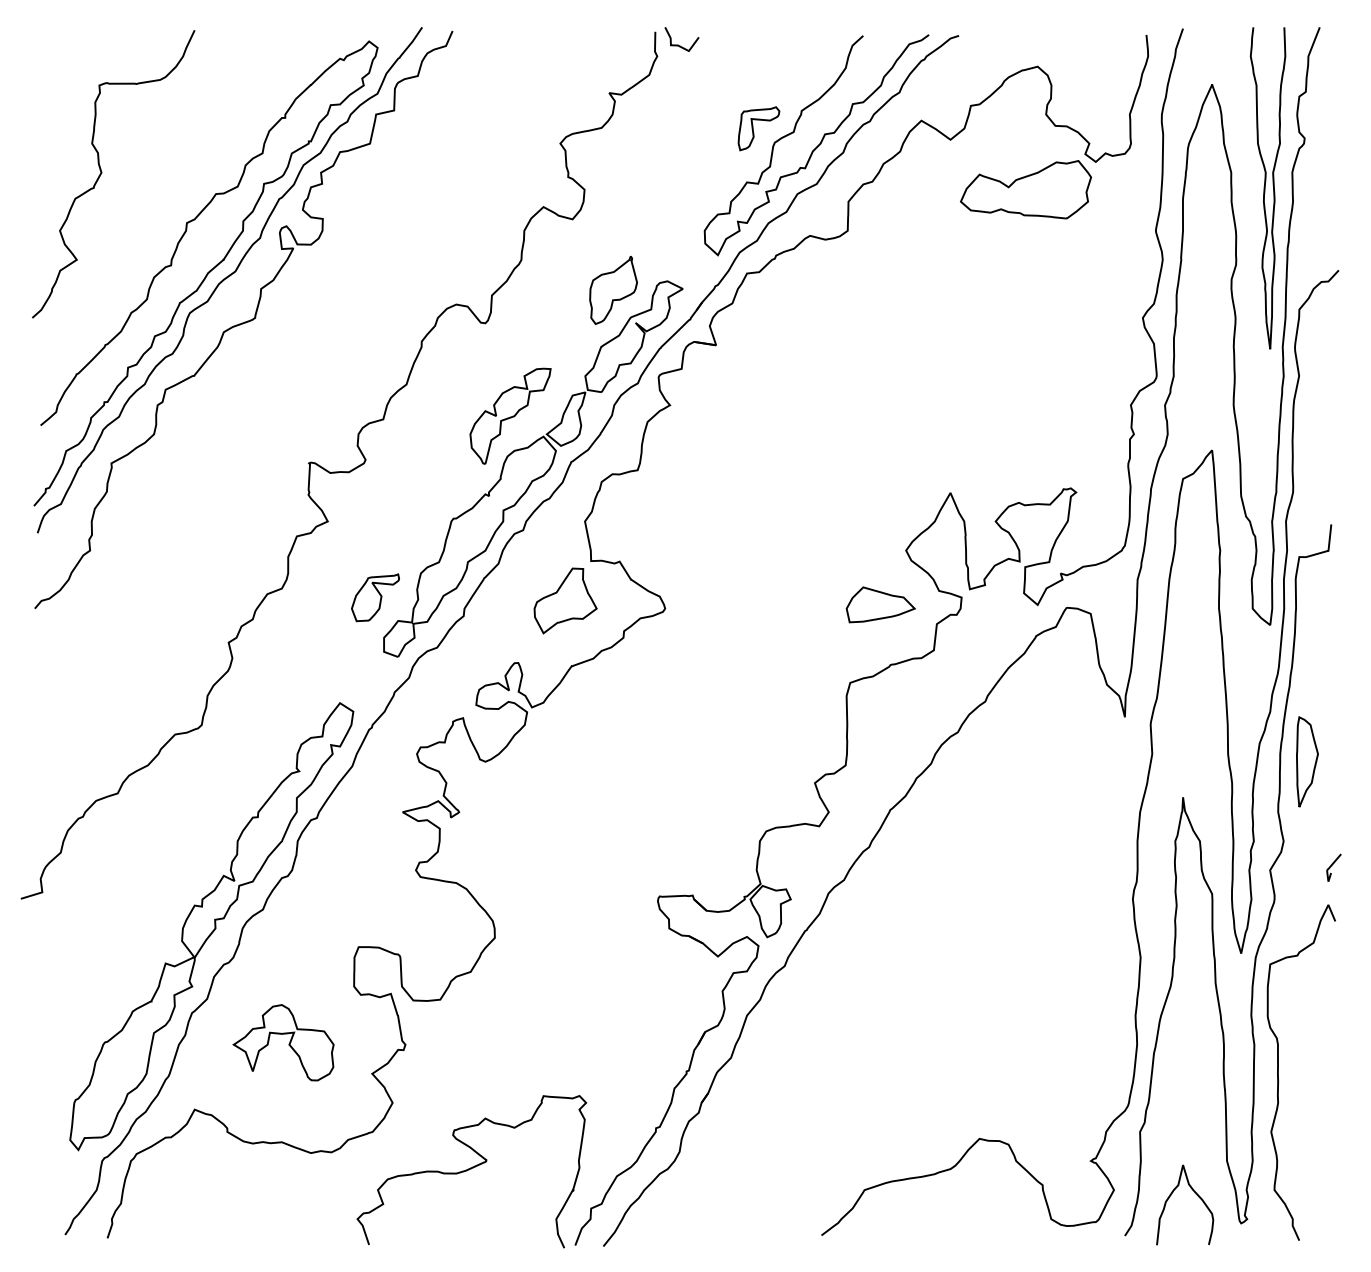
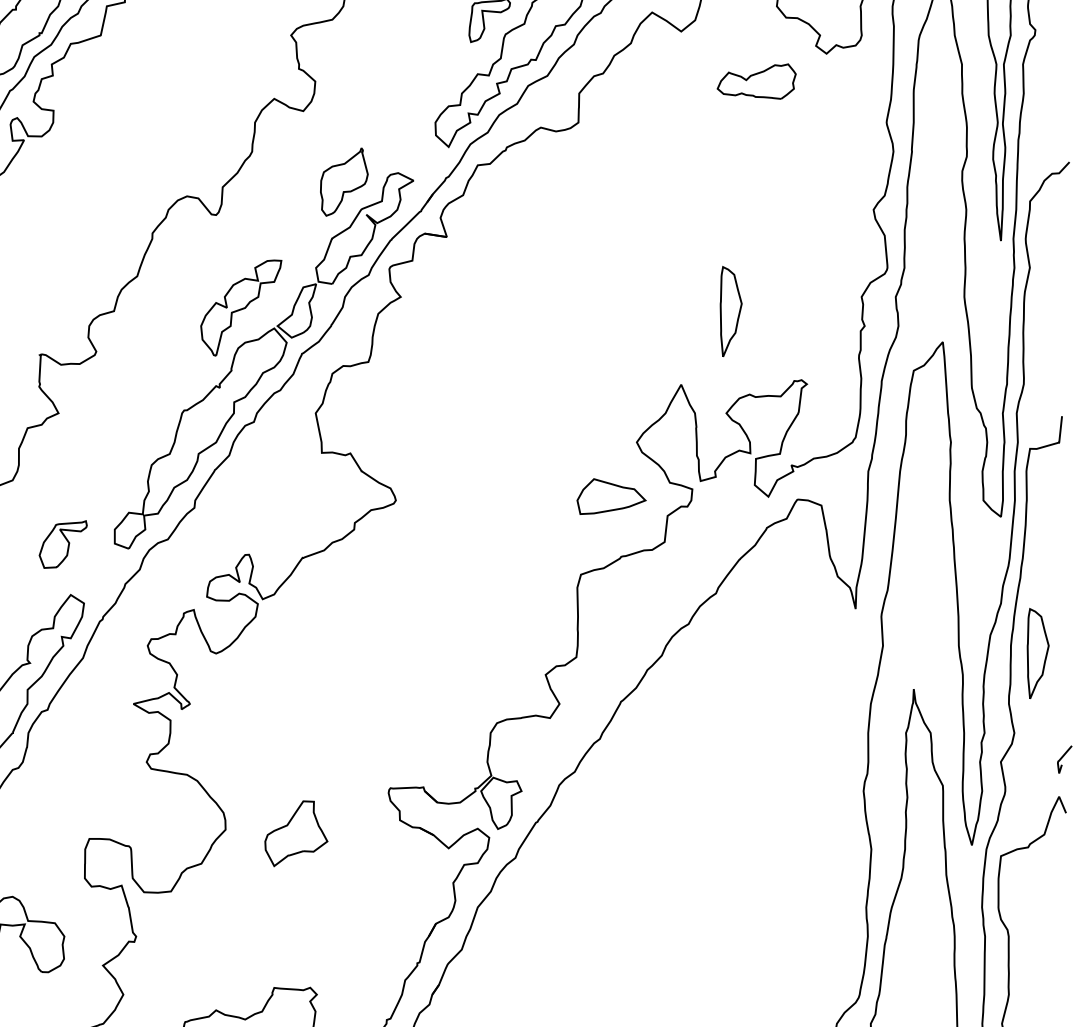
part: (1025, 189) -> (756, 81), size x0.6
part: (1000, 419) -> (731, 311), added
part: (375, 597) -> (63, 544), moved
part: (565, 600) -> (296, 833), moved

